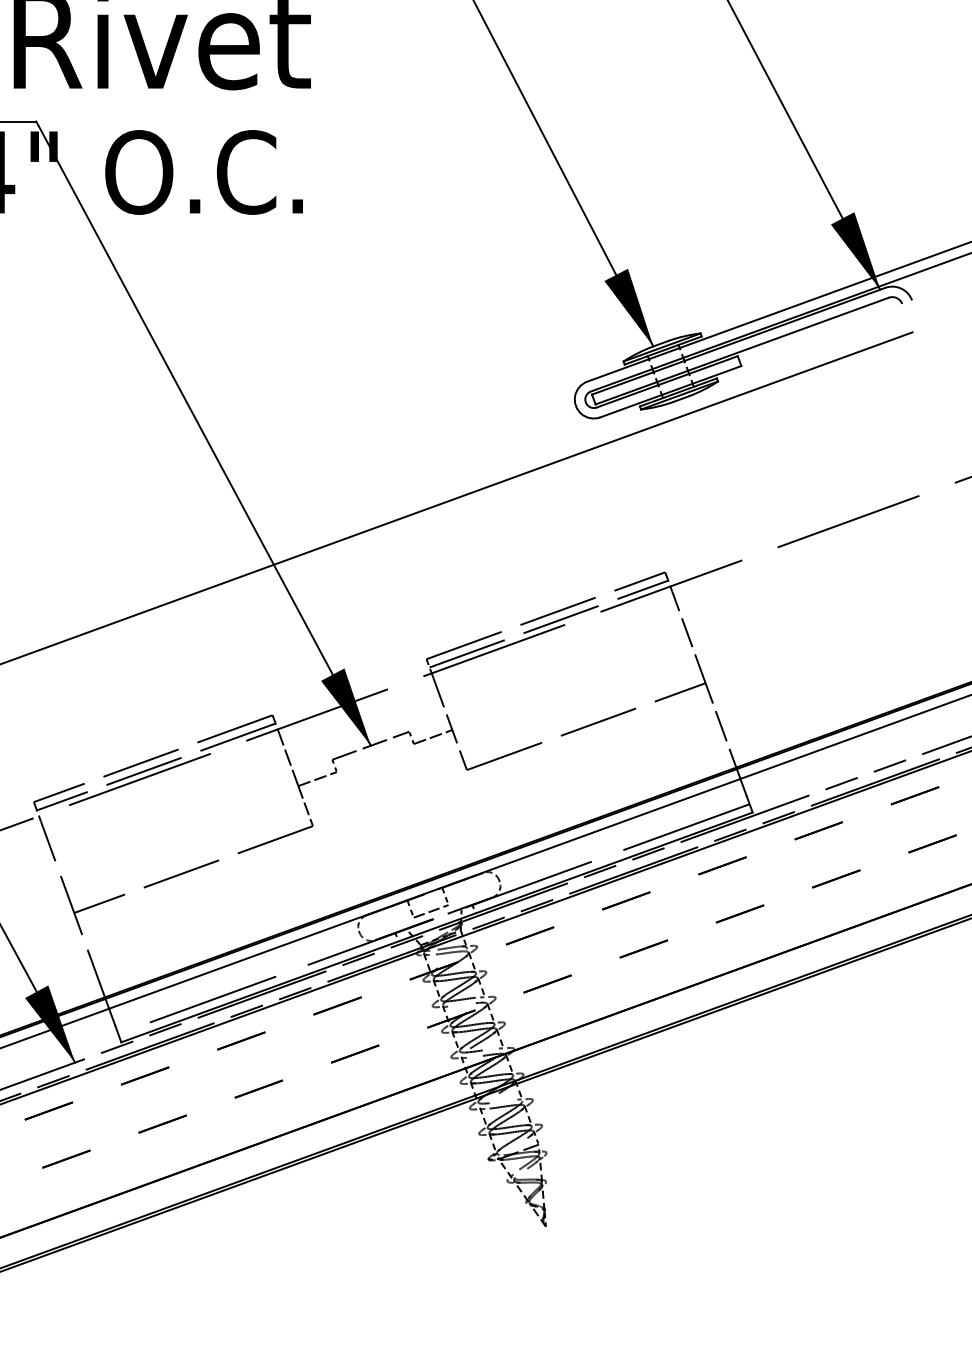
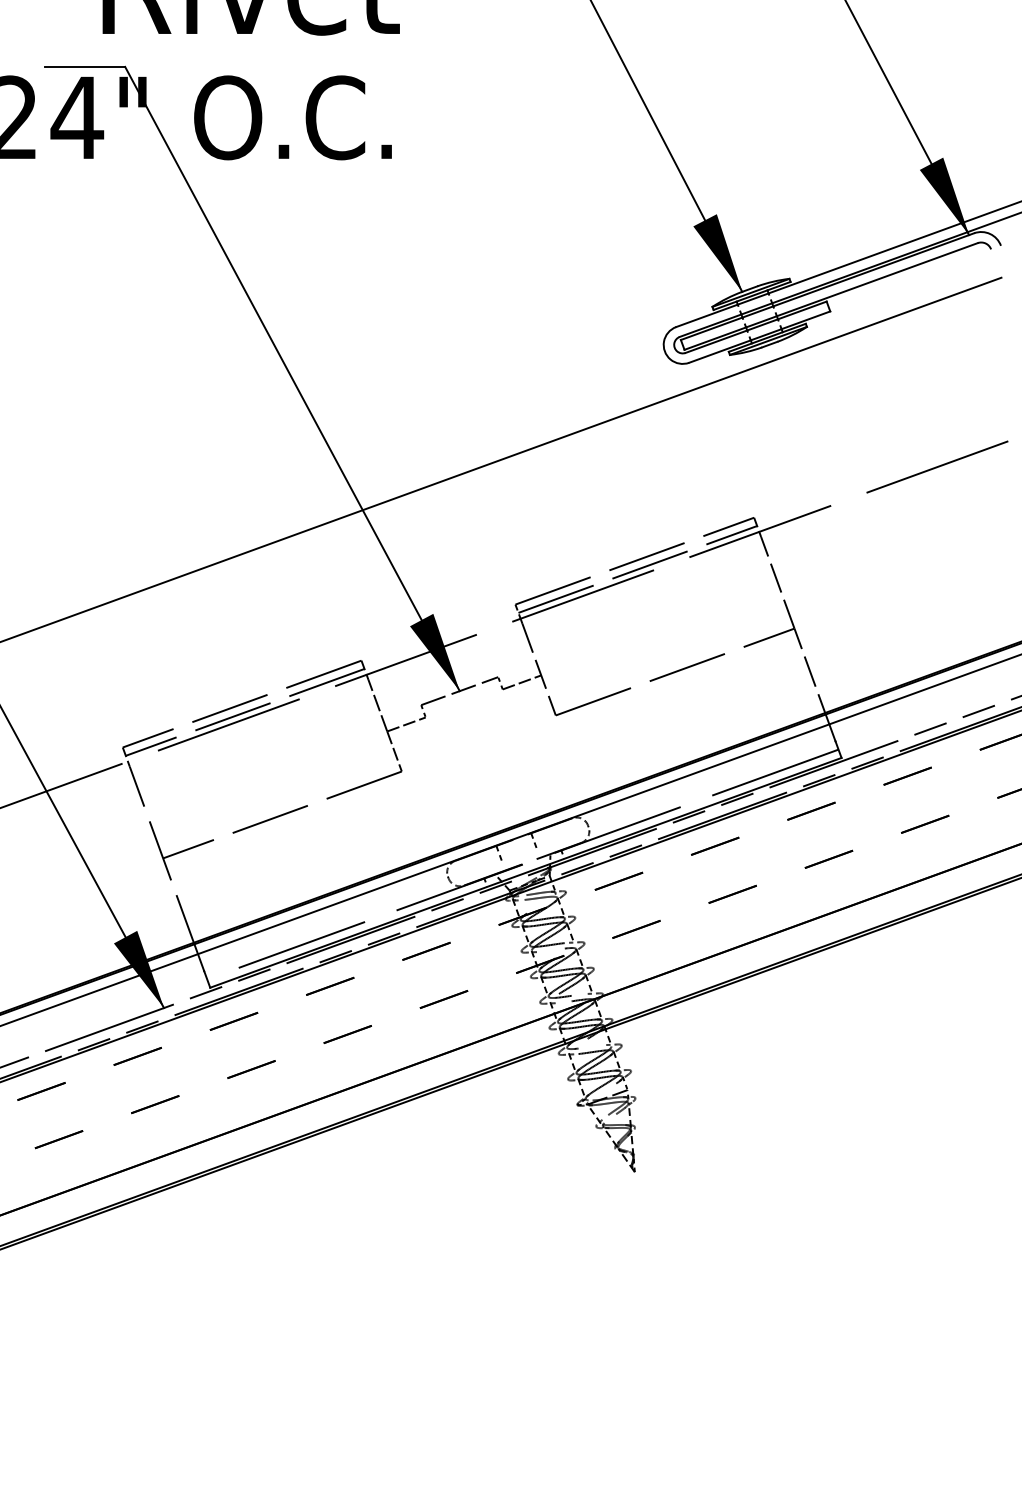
line: (430, 911) -> (519, 856), removed

